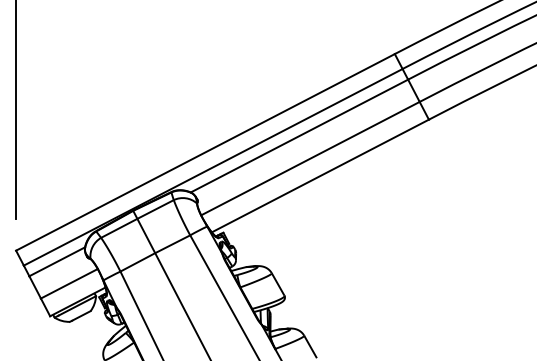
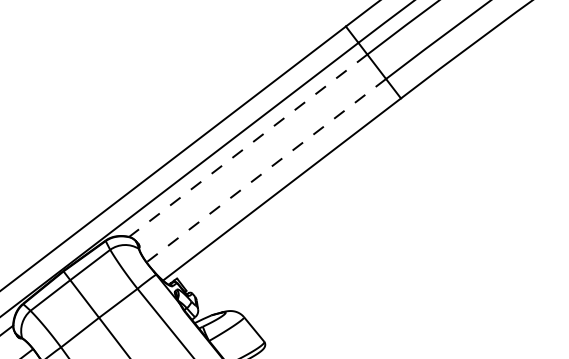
line: (299, 136) -> (248, 146), solid -> dashed
line: (310, 158) -> (266, 170), solid -> dashed

